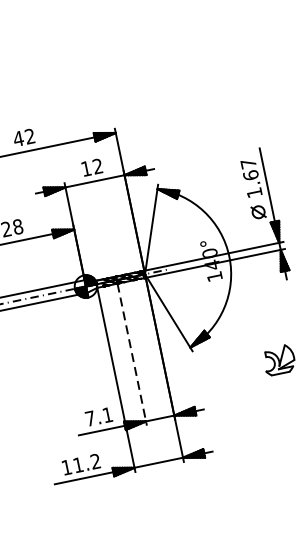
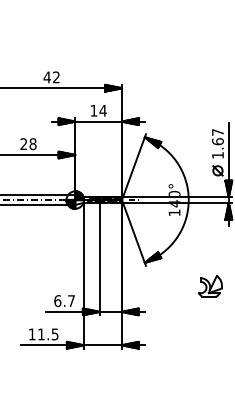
text: (96, 166) -> (102, 110), 12 -> 14
line: (132, 355) -> (99, 259), dashed -> solid
text: (98, 416) -> (64, 300), 7.1 -> 6.7
text: (94, 461) -> (54, 334), 11.2 -> 11.5

